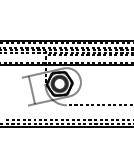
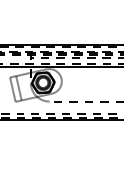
line: (24, 91) -> (12, 89), added

